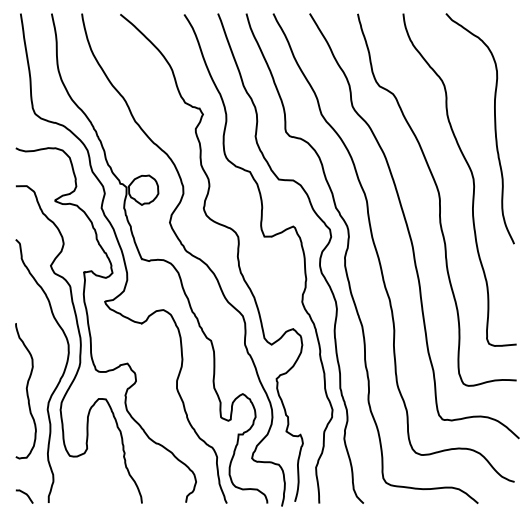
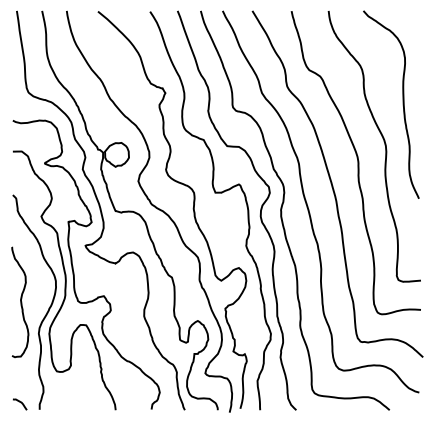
curve: (26, 391) -> (20, 302), moved

